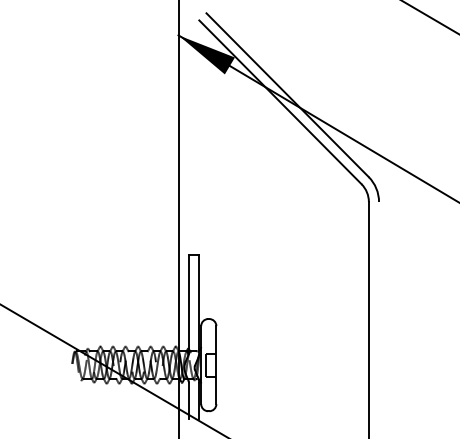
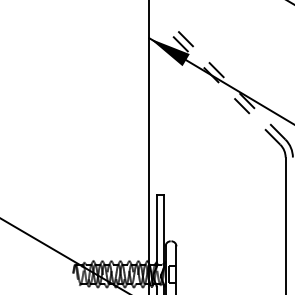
line: (287, 94) -> (227, 80), solid -> dashed
line: (280, 101) -> (222, 85), solid -> dashed

